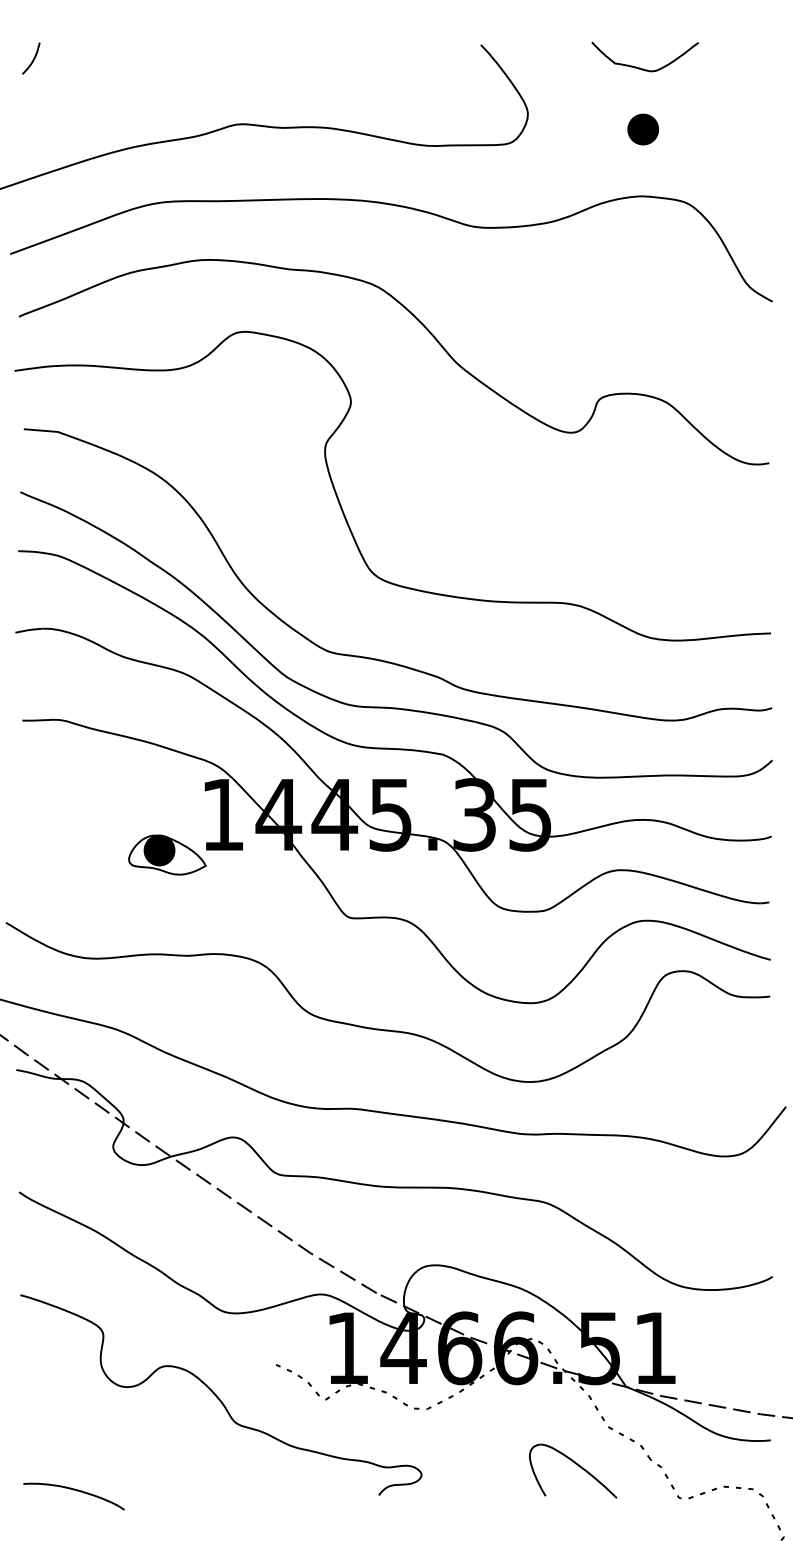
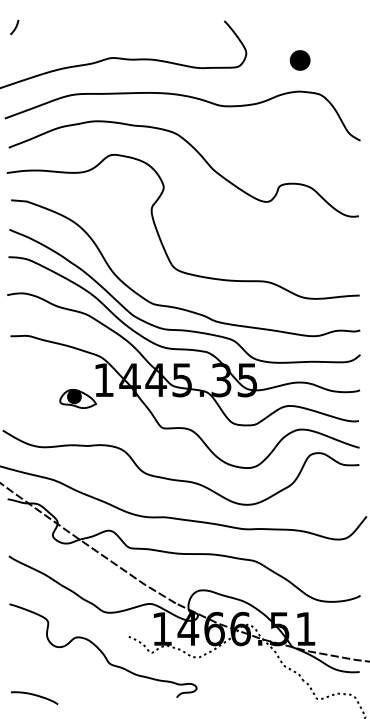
curve: (637, 65) -> (297, 30), removed
part: (641, 129) -> (299, 60), size x1.4
part: (573, 1471) -> (267, 686), removed

